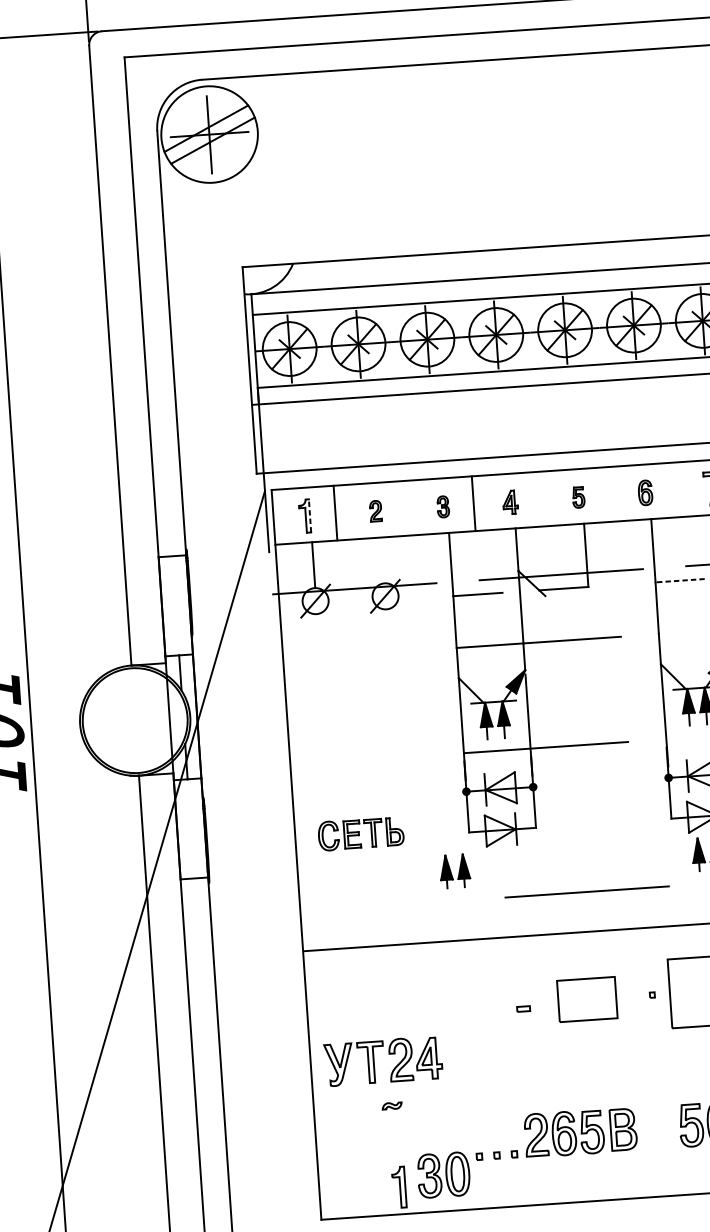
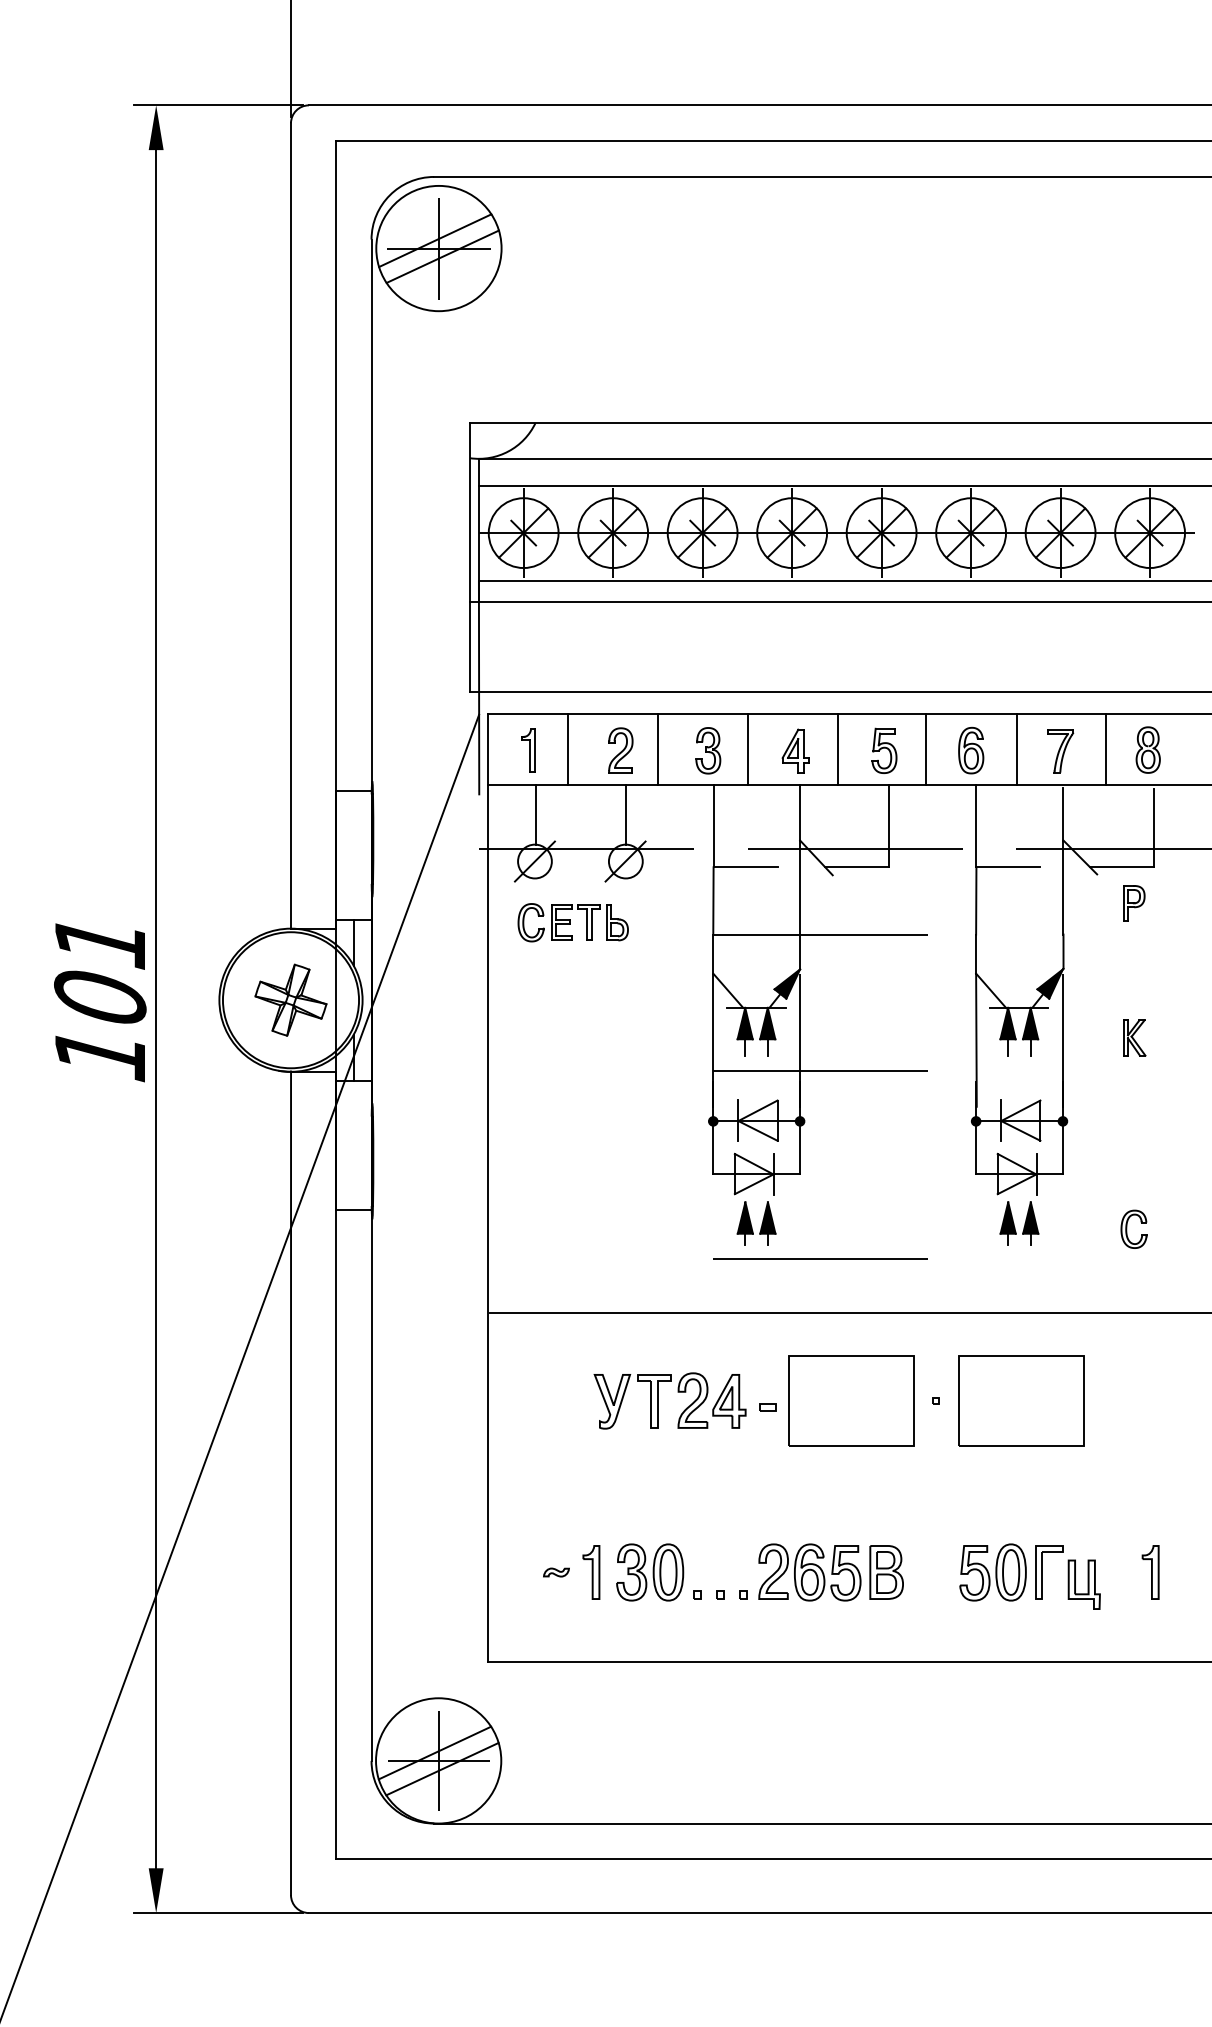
line: (680, 488) -> (1016, 748), added
part: (645, 492) -> (971, 750), size x1.43
line: (610, 493) -> (926, 748), added
part: (578, 497) -> (884, 750), size x1.67
line: (542, 498) -> (837, 748), added
part: (510, 502) -> (795, 750), size x1.43
part: (443, 506) -> (708, 750), size x1.67
line: (403, 507) -> (657, 748), added
part: (375, 511) -> (620, 750), size x1.67
line: (310, 515) -> (535, 750), dashed -> solid
line: (382, 560) -> (625, 814), added
line: (680, 580) -> (1008, 867), dashed -> solid
part: (134, 720) -> (290, 999), added
part: (360, 833) -> (572, 922), moved
part: (455, 871) -> (756, 1223), moved
line: (587, 891) -> (820, 1258), moved
part: (587, 999) -> (851, 1400), size x1.67
part: (374, 1061) -> (658, 1400), moved
part: (392, 1105) -> (556, 1572), moved
part: (444, 1175) -> (650, 1572), moved
part: (399, 1187) -> (591, 1572), moved

